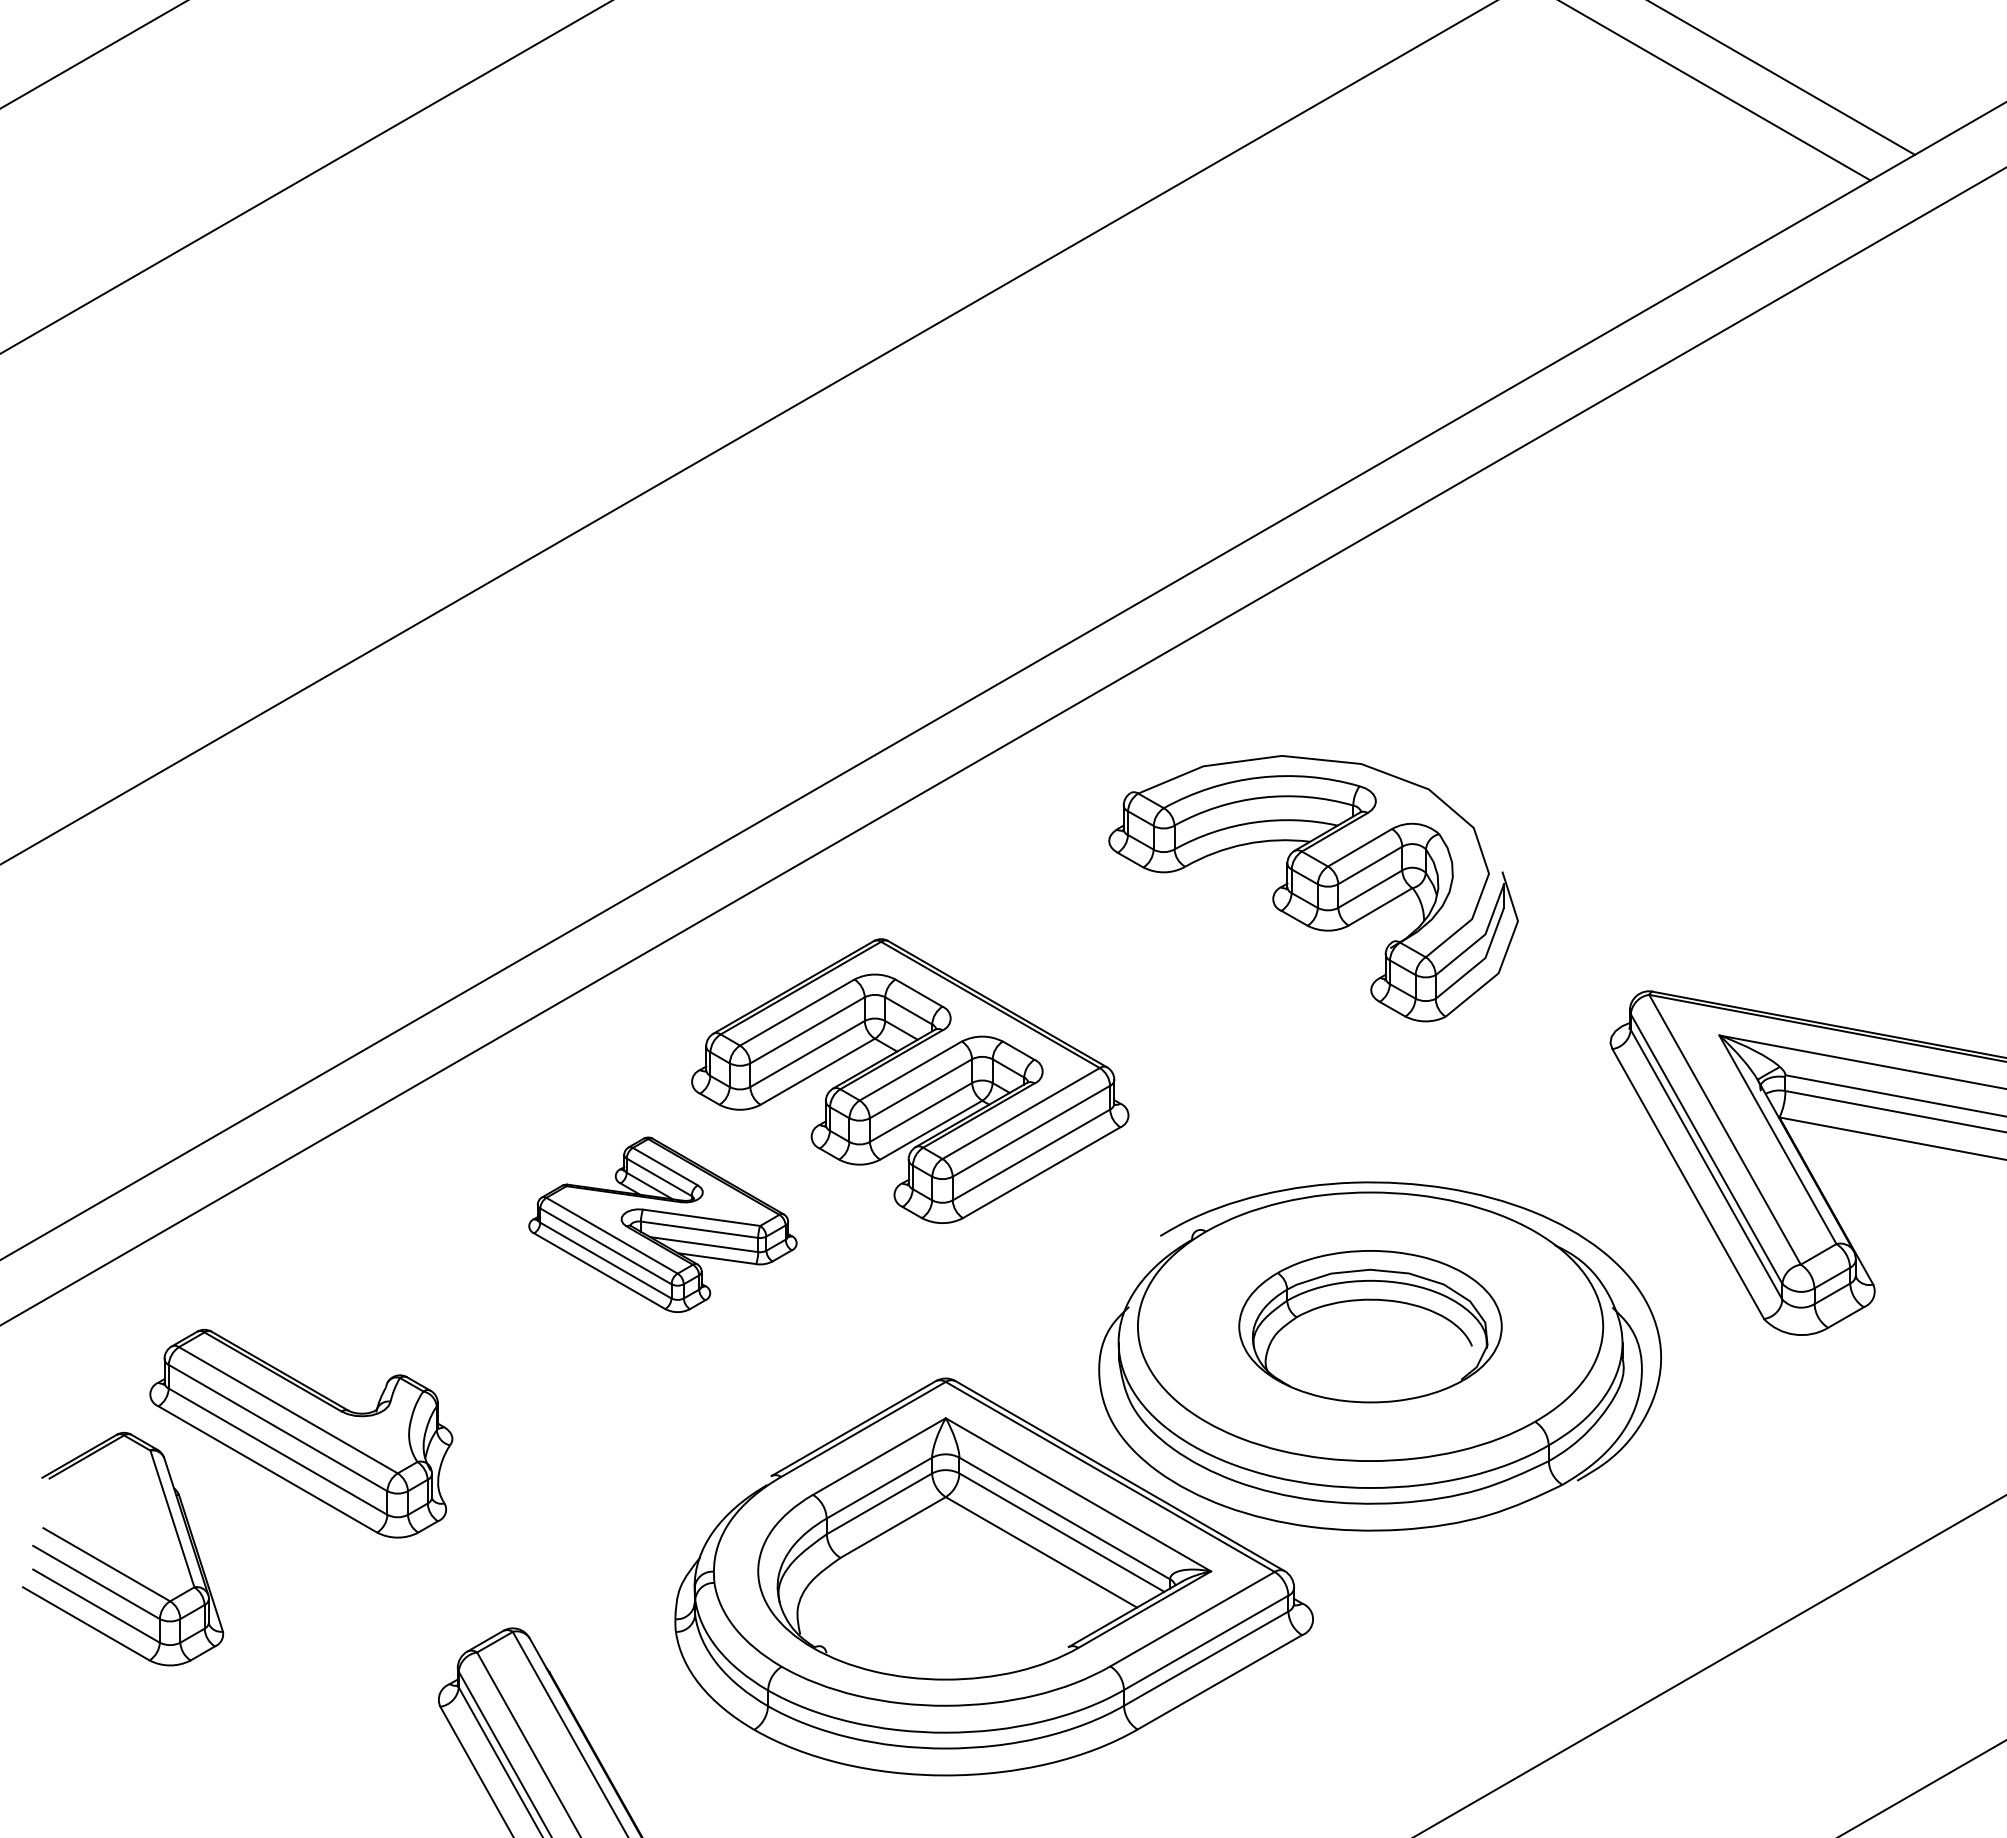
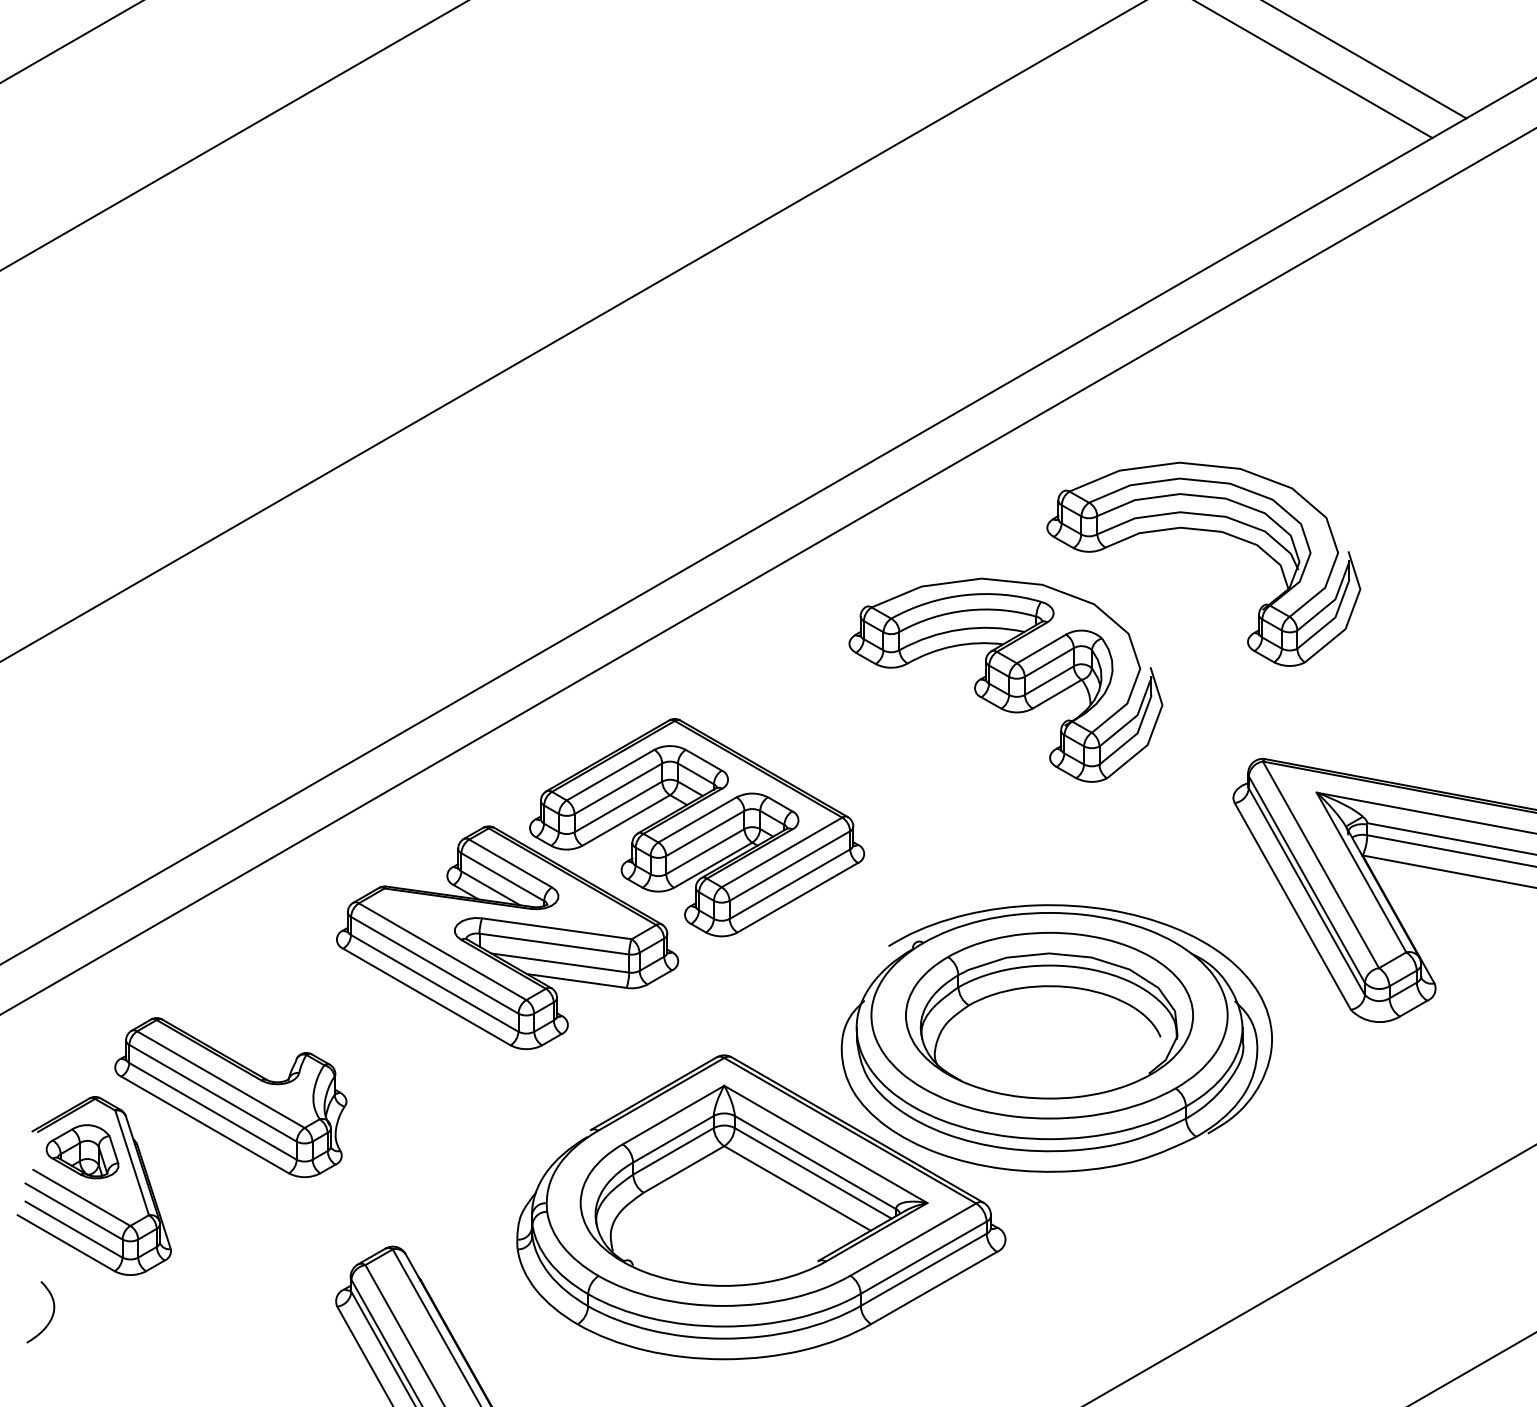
part: (1574, 694) -> (1205, 531), added
part: (662, 1224) -> (507, 937), size x1.67
part: (1370, 1326) -> (1049, 1015), size x1.43
part: (107, 1504) -> (82, 1151), added
curve: (65, 1722) -> (50, 1318), added

